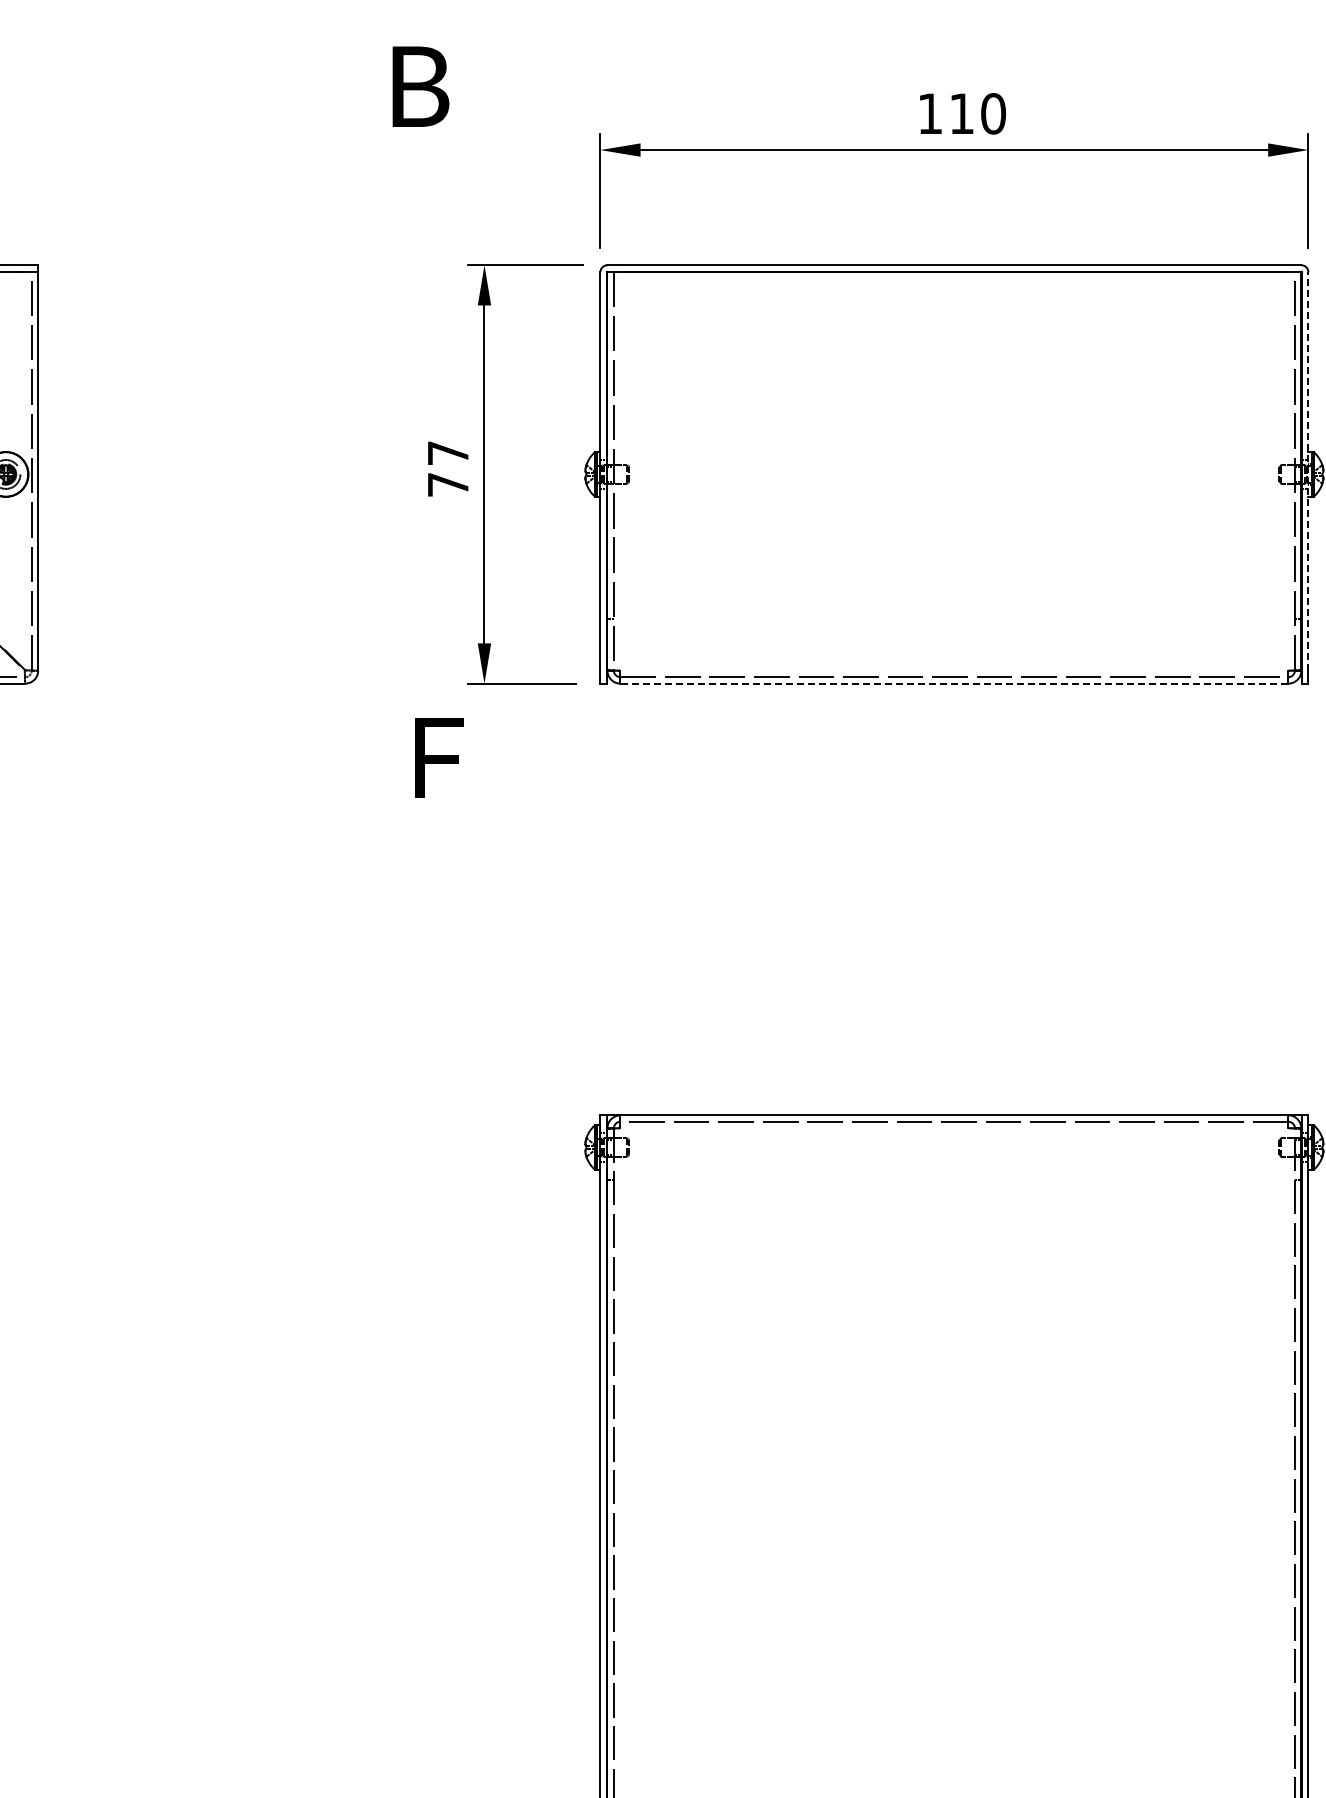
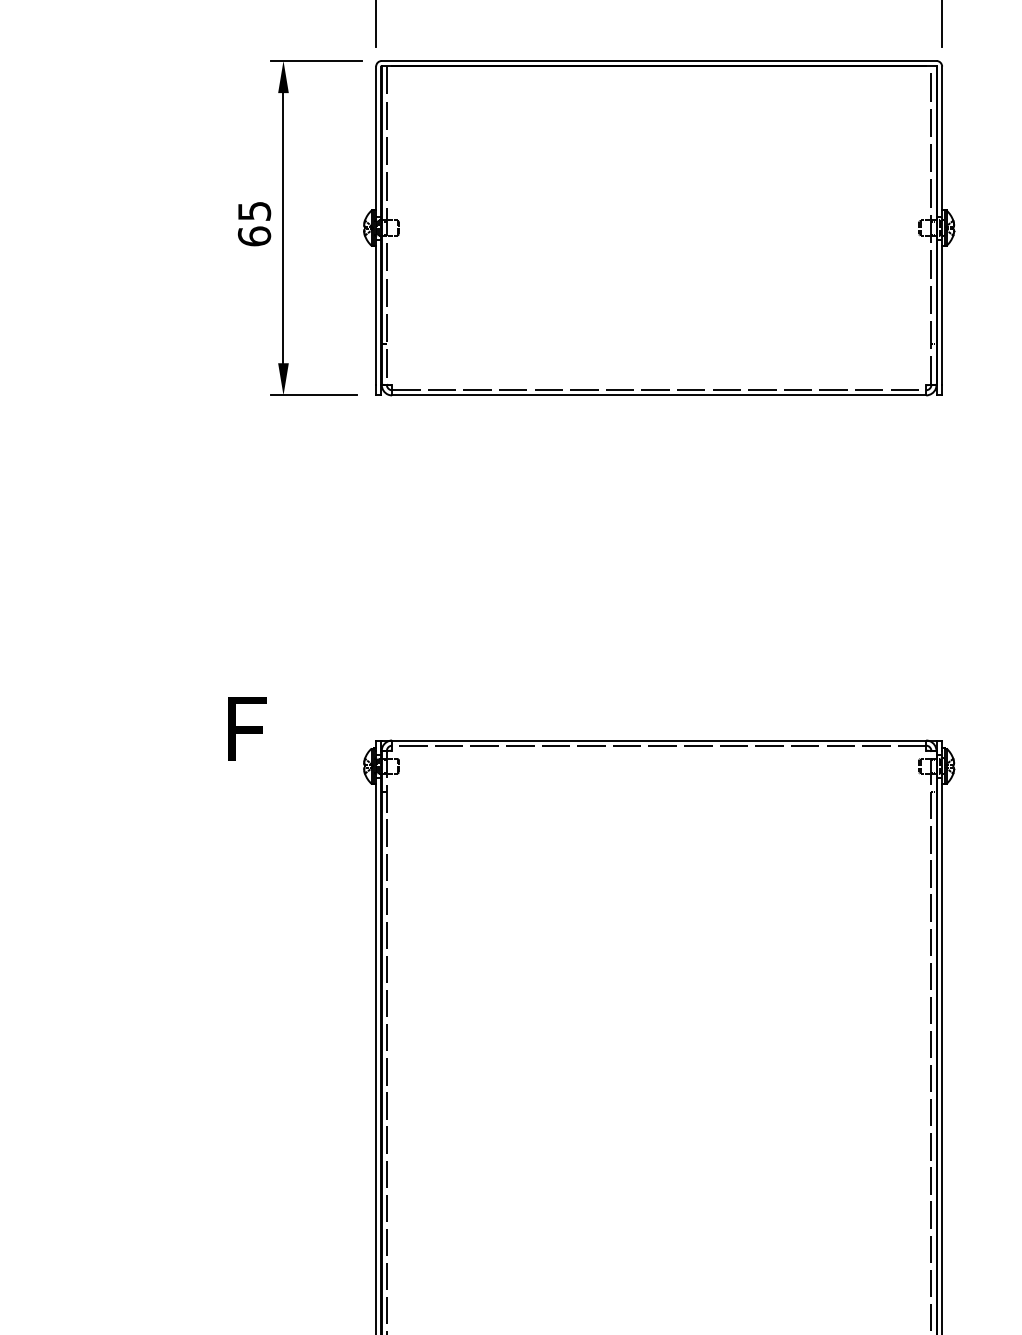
text: (448, 469) -> (254, 224), 77 -> 65
line: (1308, 471) -> (942, 225), dashed -> solid
line: (953, 683) -> (658, 395), dashed -> solid
text: (439, 757) -> (247, 728), moved

